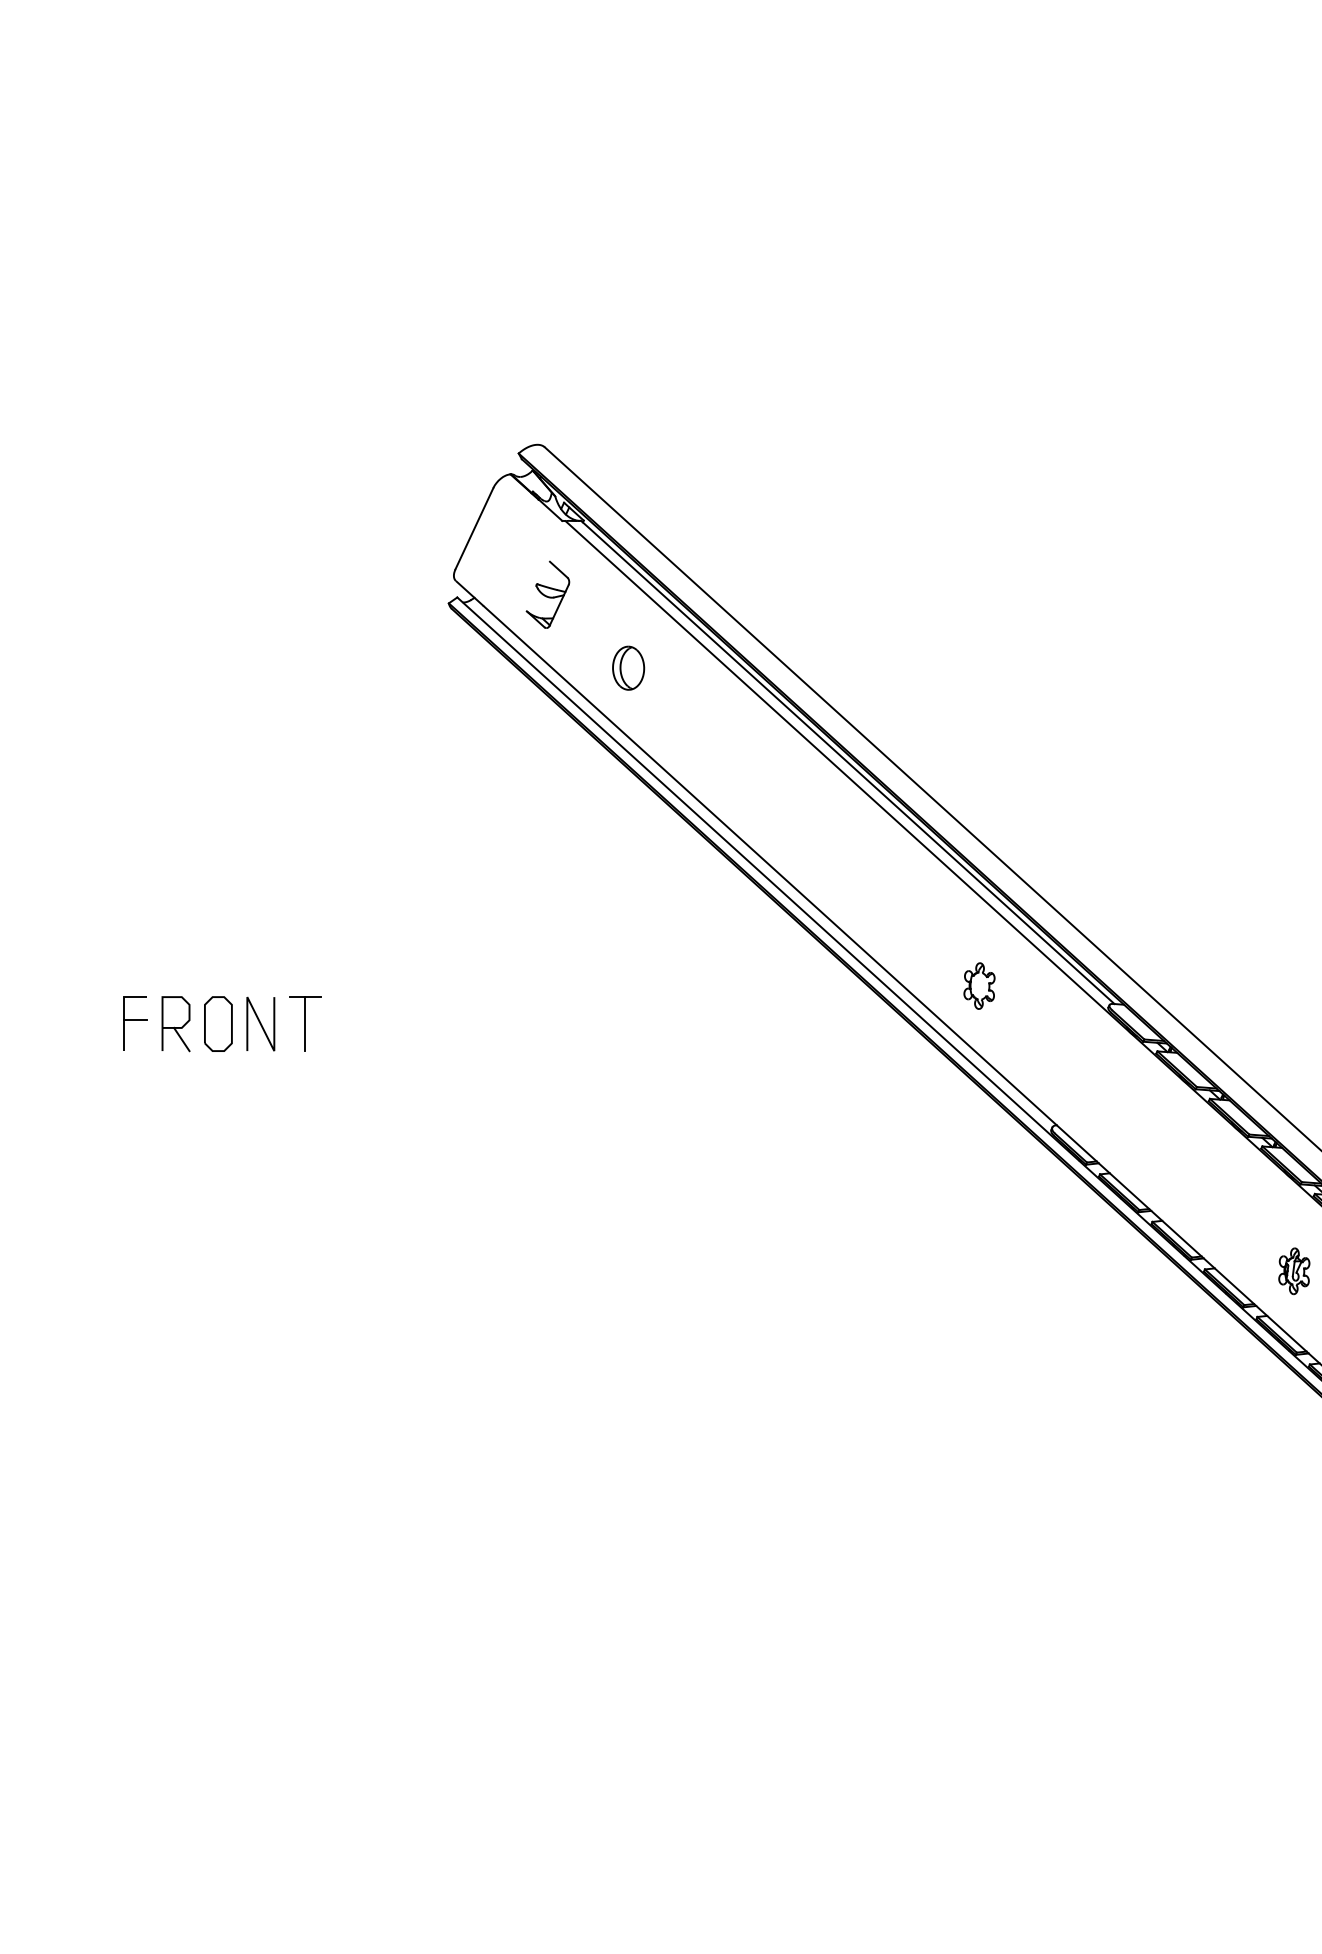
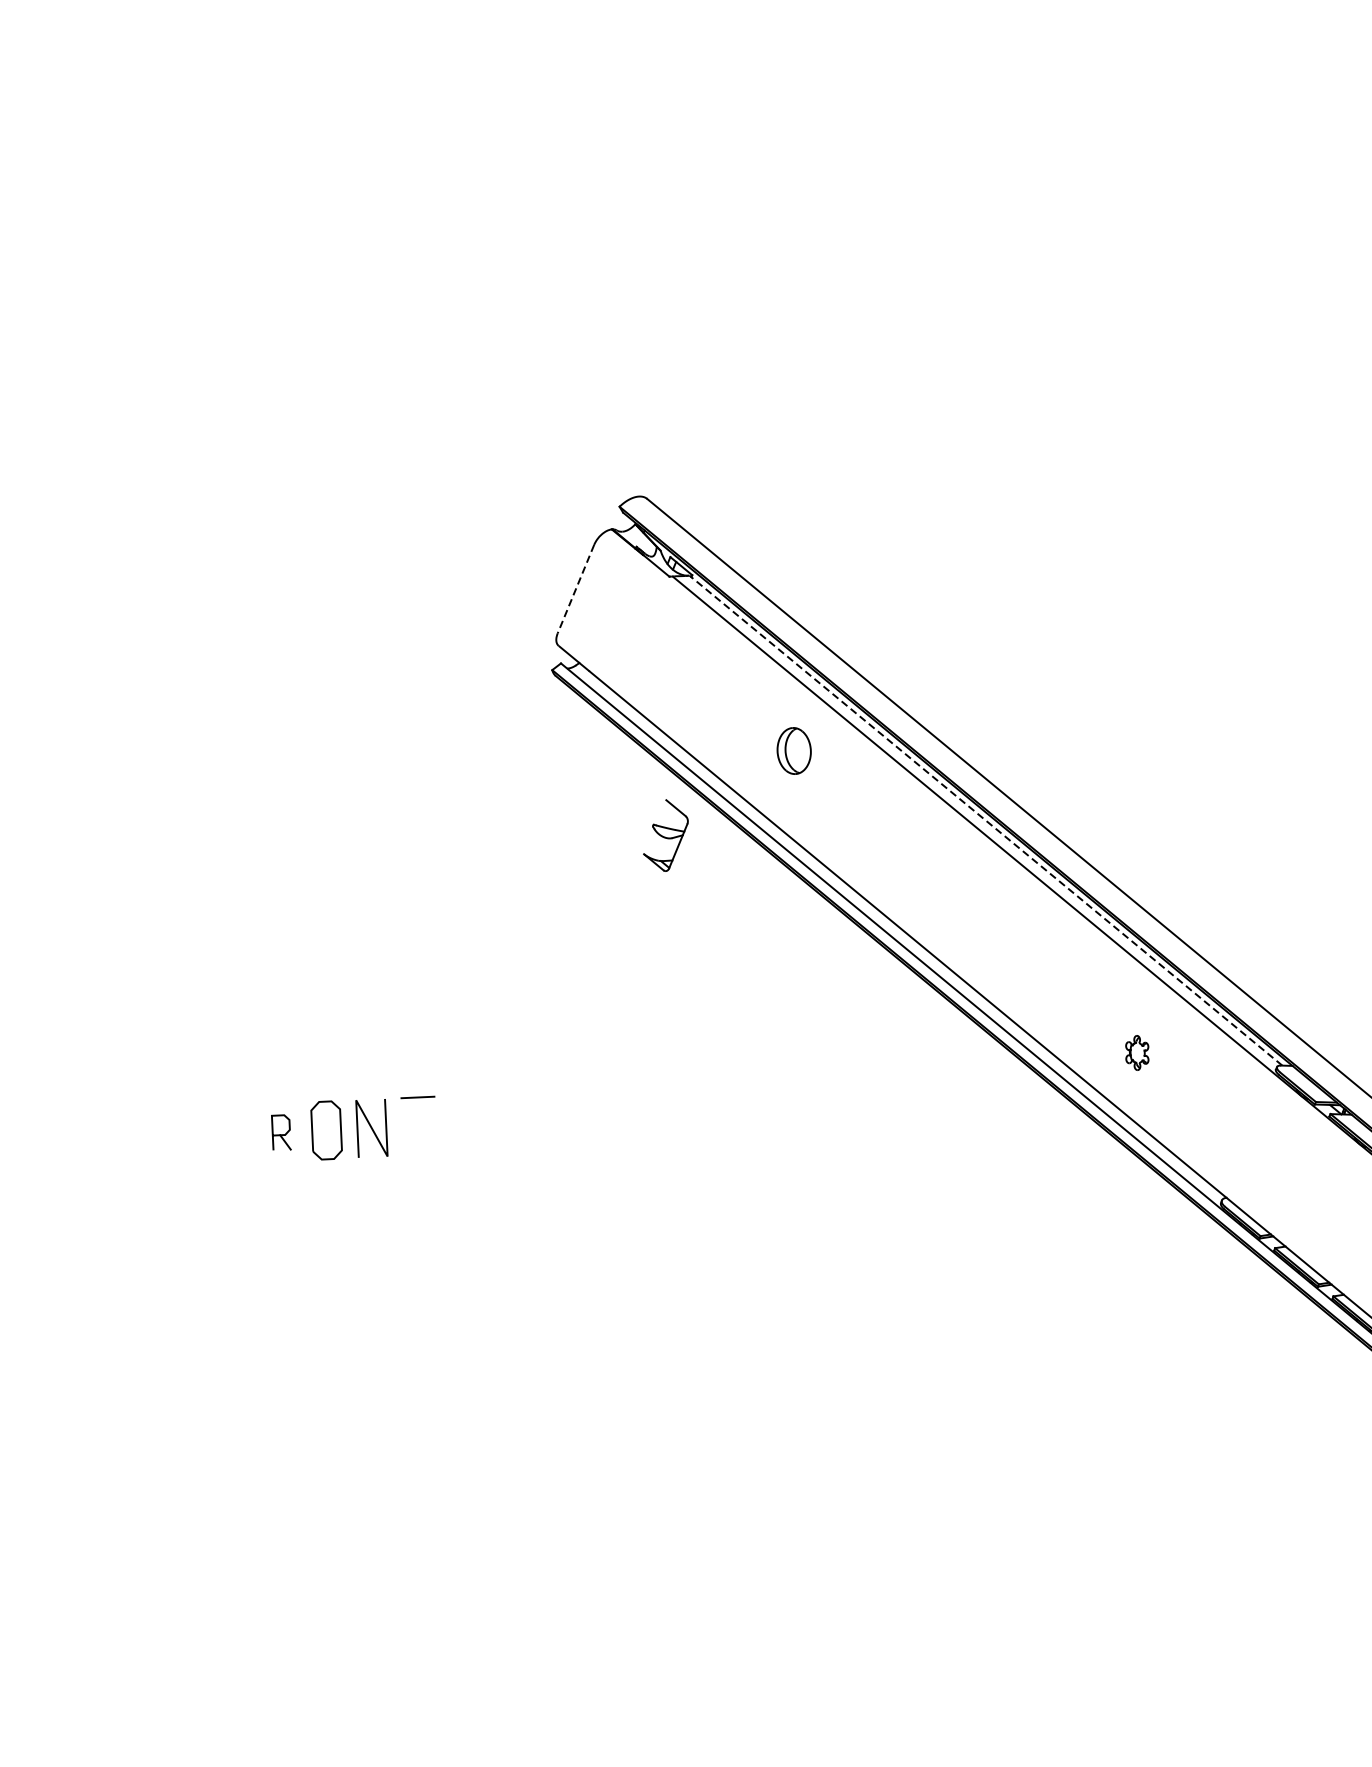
line: (474, 528) -> (576, 588), solid -> dashed
part: (547, 594) -> (665, 835), moved
part: (628, 667) -> (794, 750), moved
line: (847, 762) -> (985, 820), solid -> dashed
part: (979, 985) -> (1137, 1052), size x0.7
part: (135, 1023) -> (238, 1133), removed
part: (175, 1024) -> (280, 1132), size x0.6
line: (305, 1024) -> (419, 1126), removed

